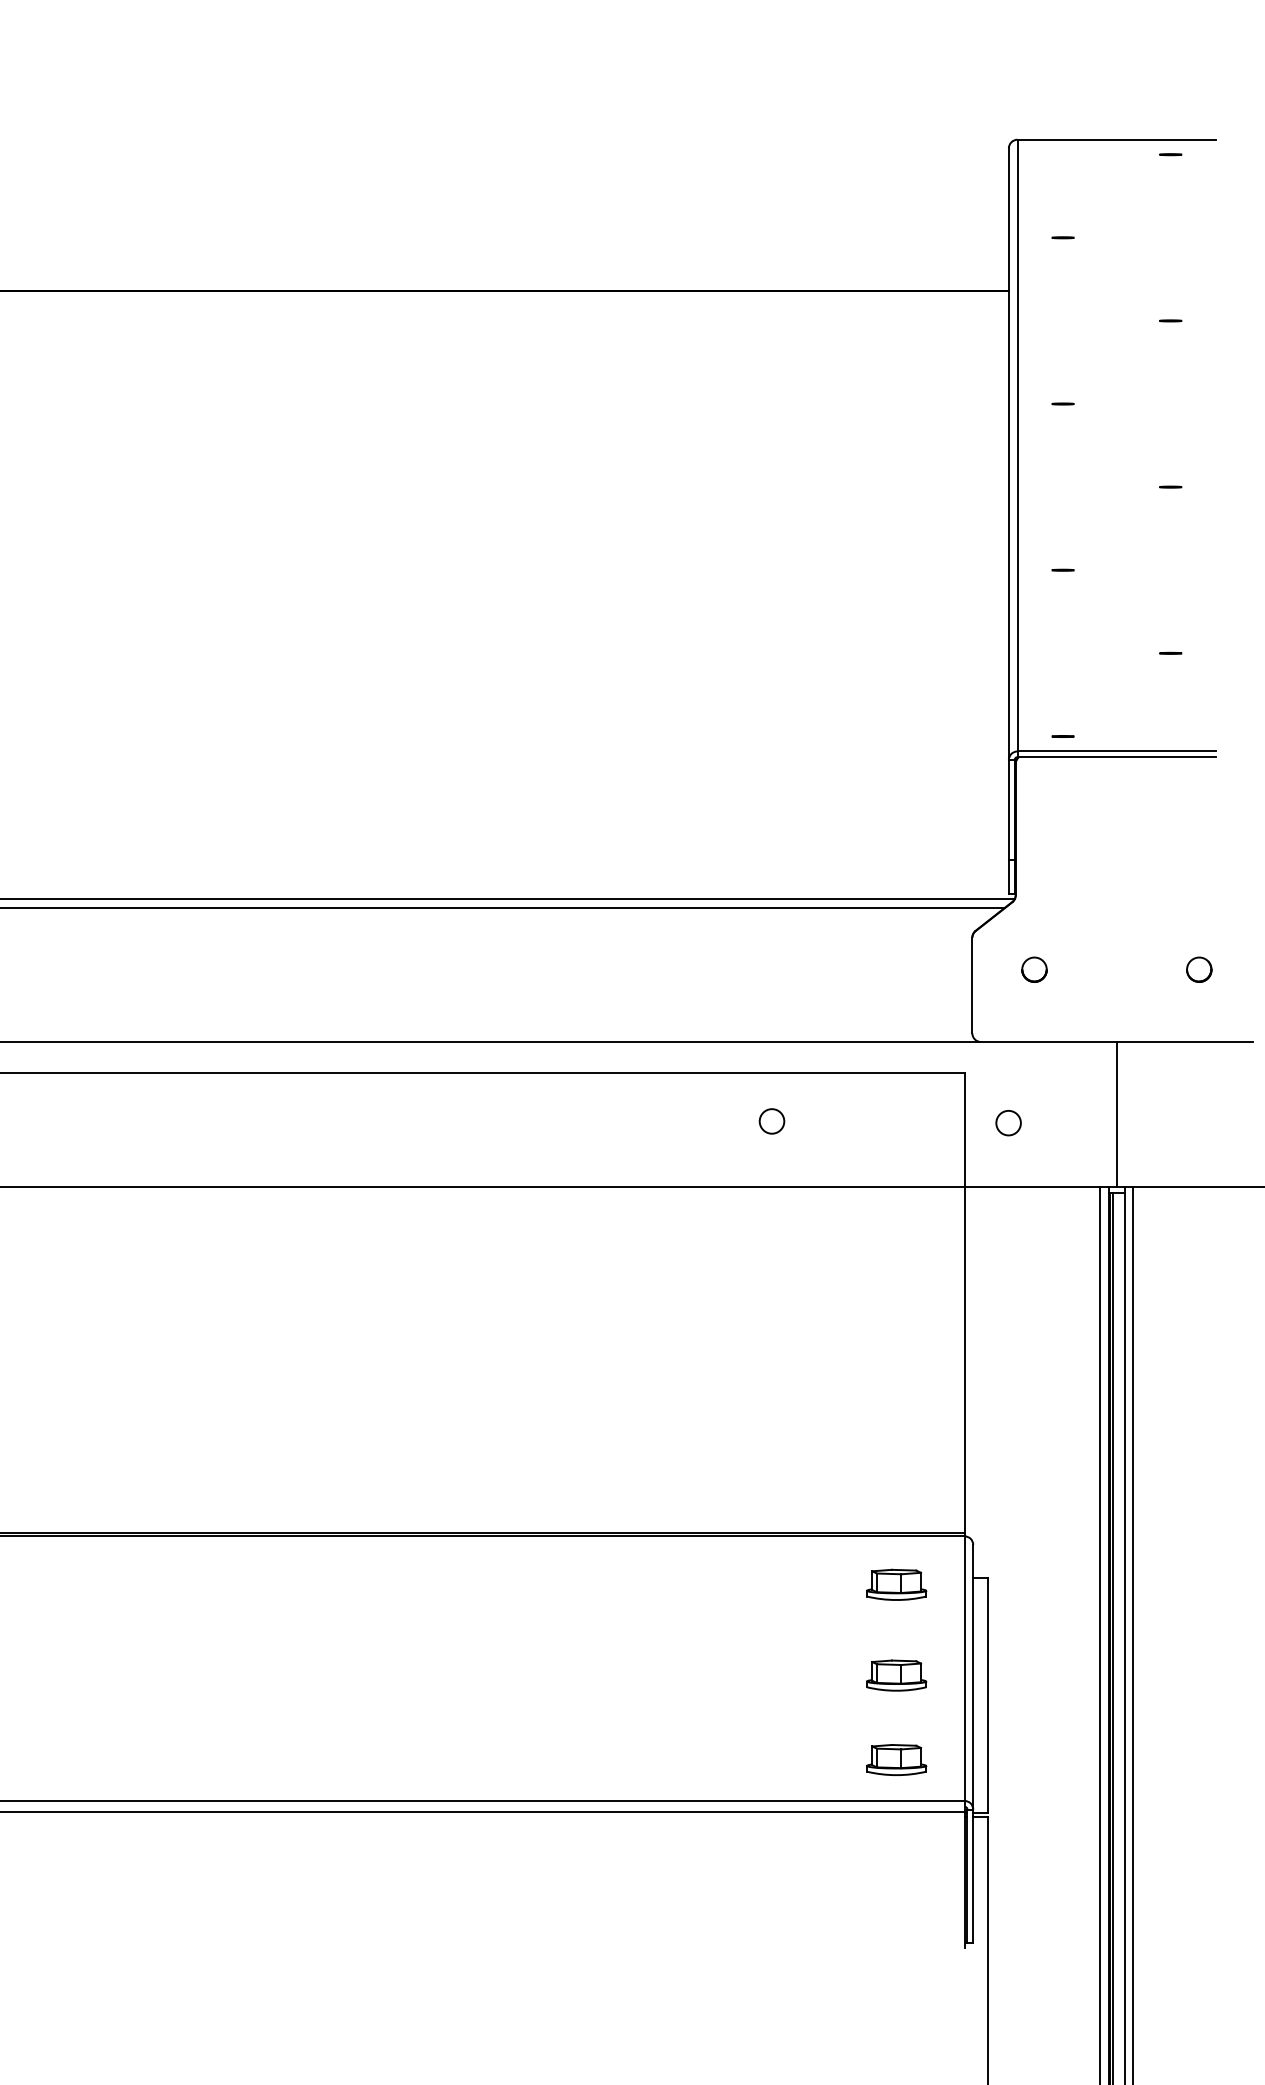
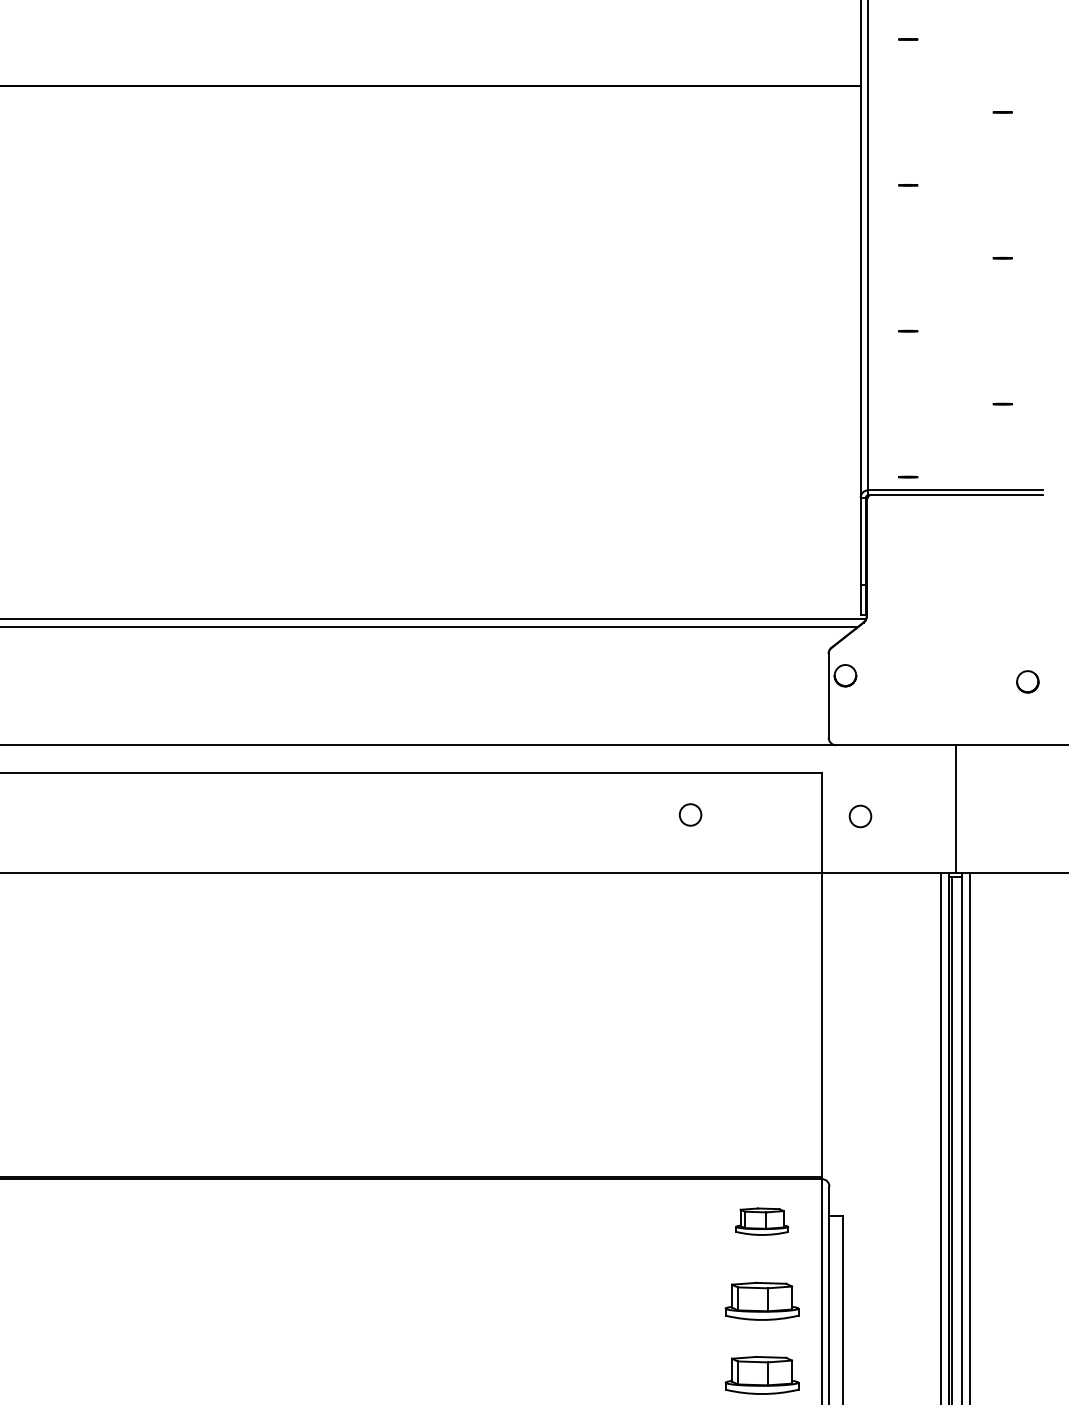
circle: (1034, 969) -> (845, 675), moved
circle: (771, 1121) -> (690, 815), moved
part: (896, 1675) -> (762, 1301), size x1.4
part: (896, 1759) -> (762, 1374), size x1.4

